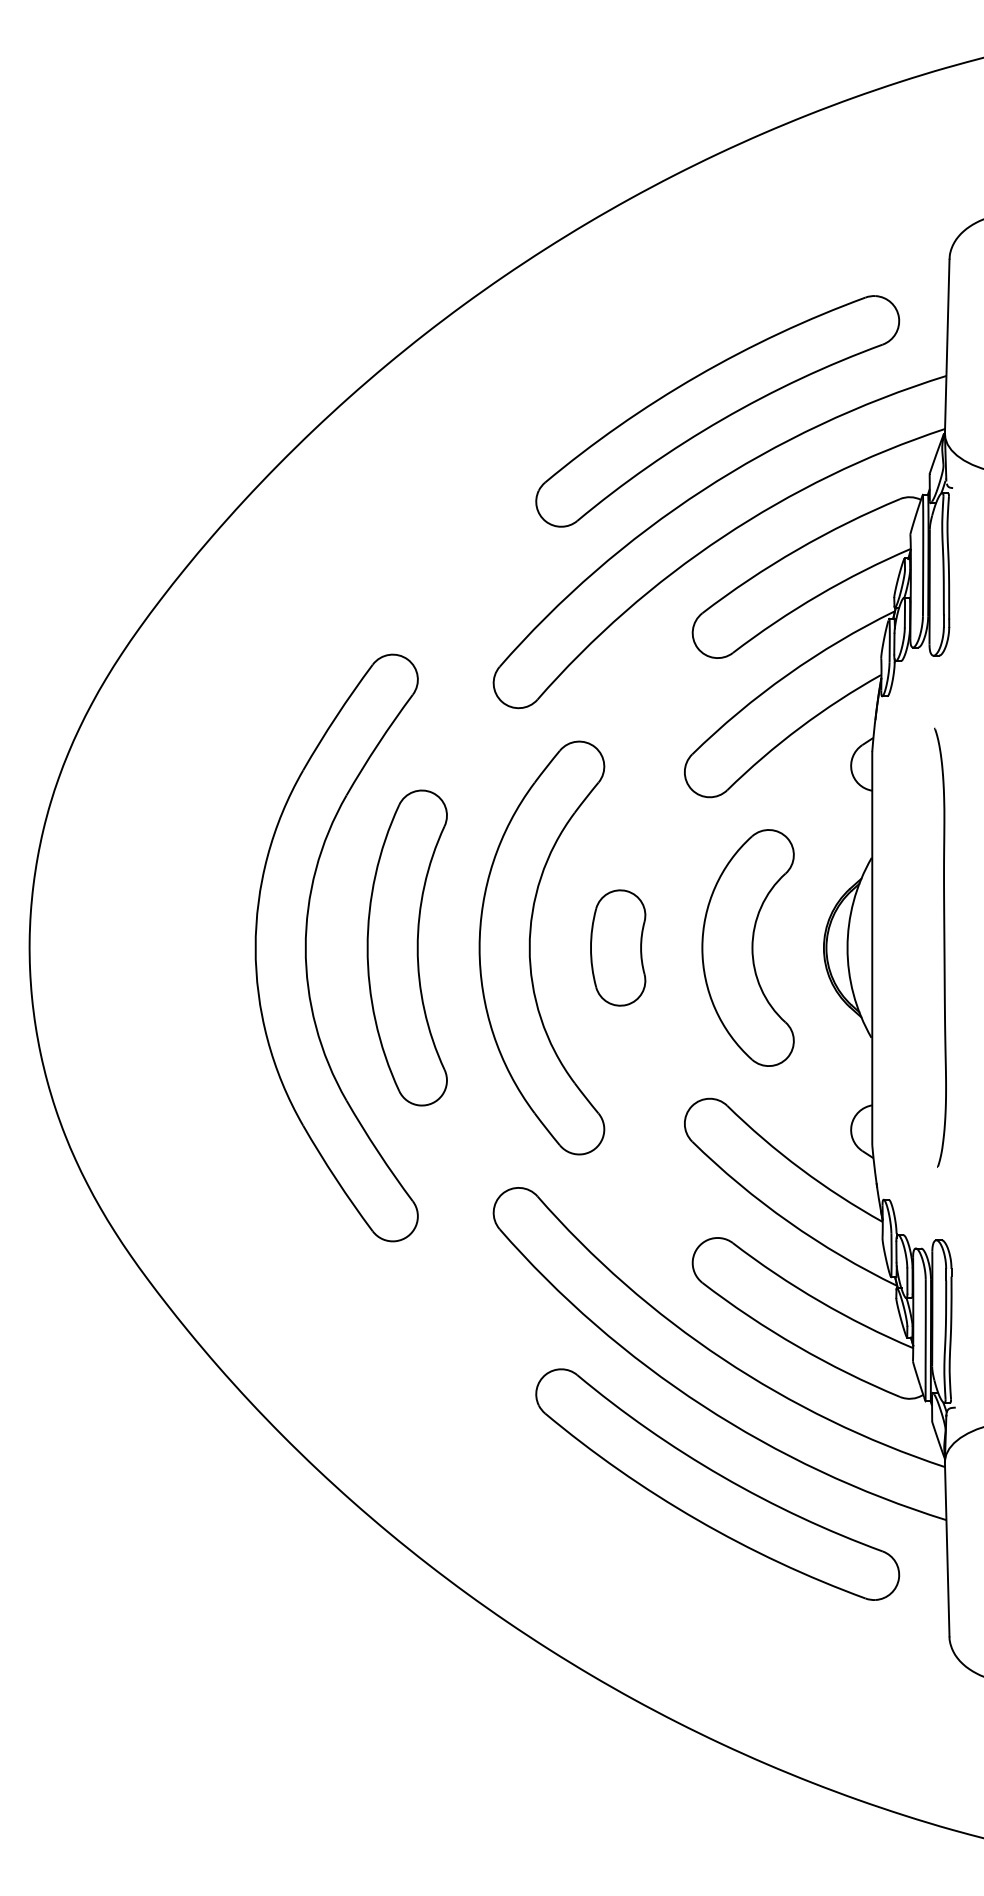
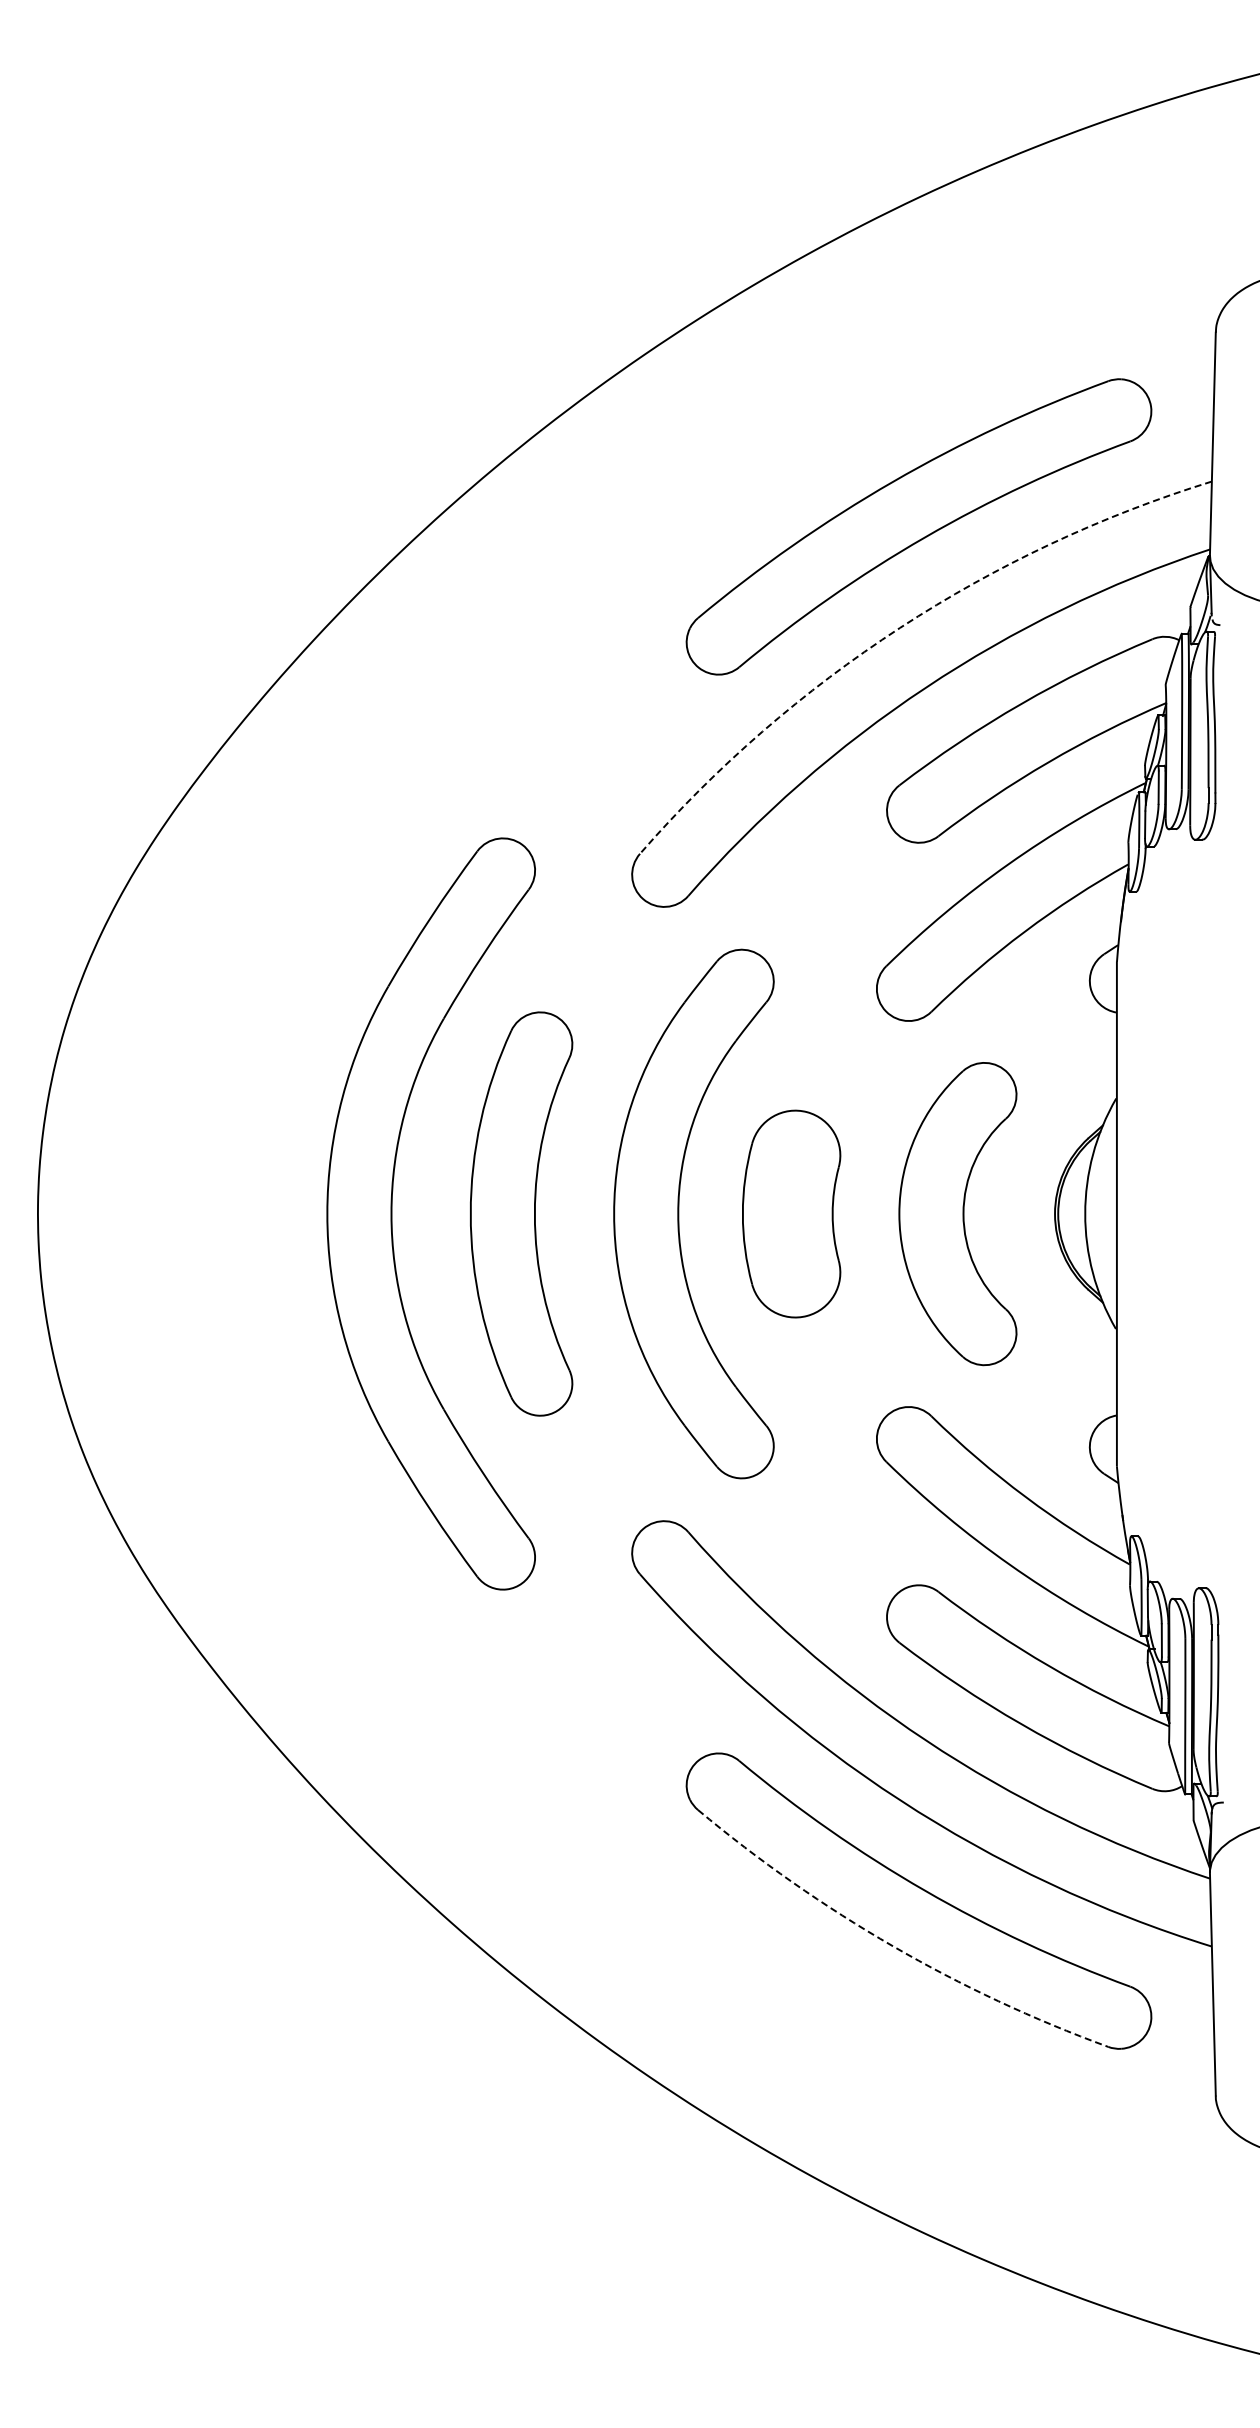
arc: (703, 489) -> (900, 627), solid -> dashed
part: (618, 947) -> (791, 1213), size x1.4
curve: (943, 947) -> (1208, 1213), removed
arc: (697, 1520) -> (892, 1946), solid -> dashed

